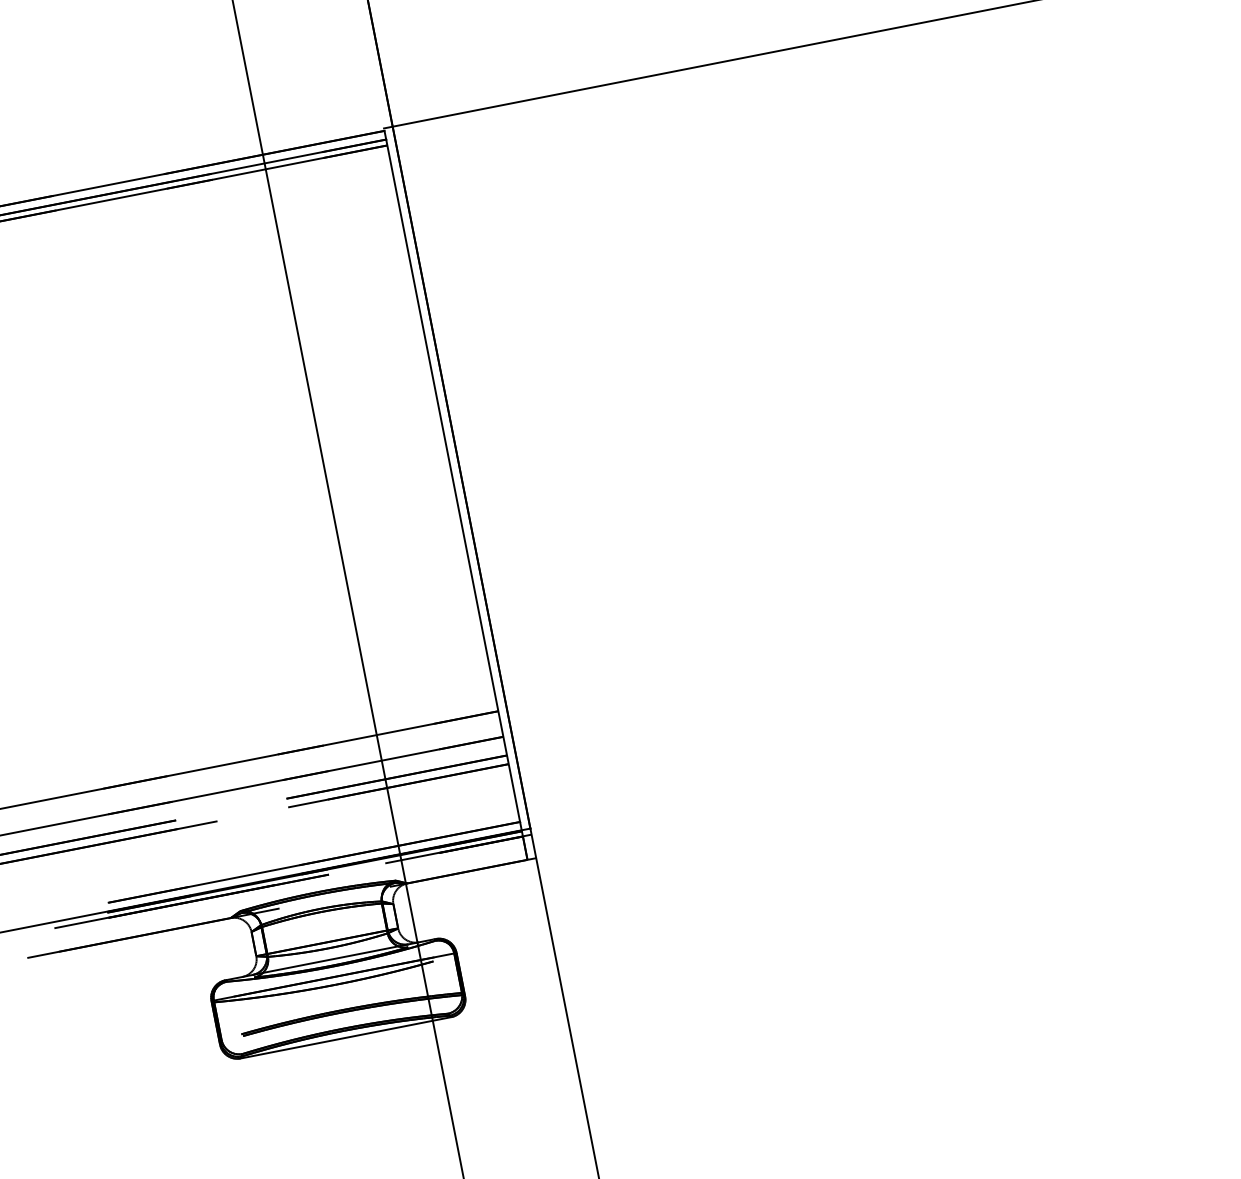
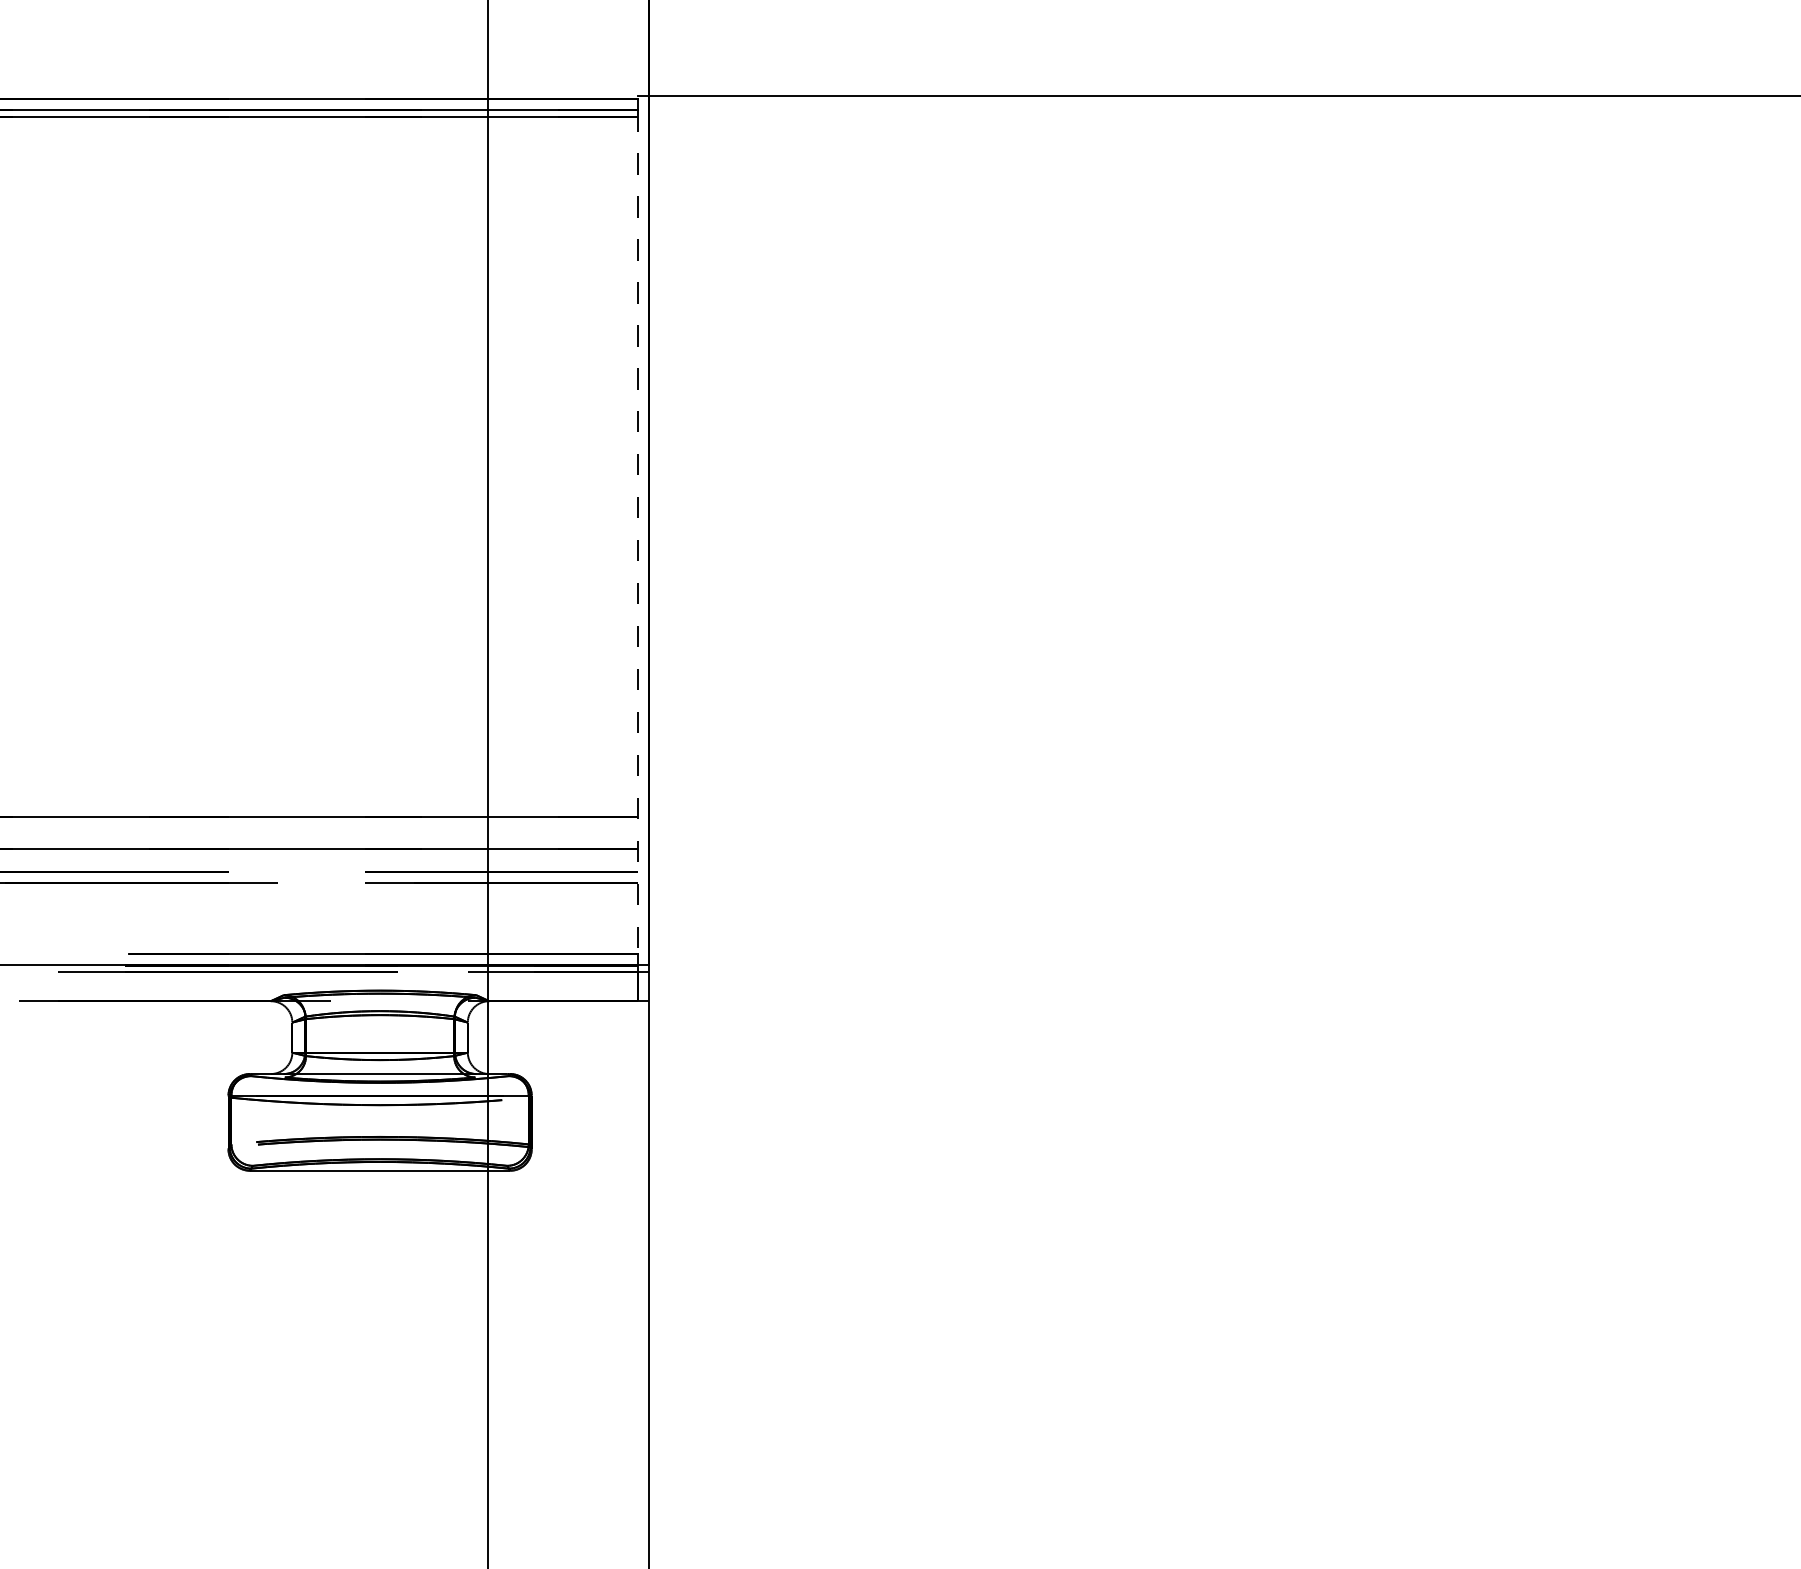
line: (452, 481) -> (637, 532), solid -> dashed

